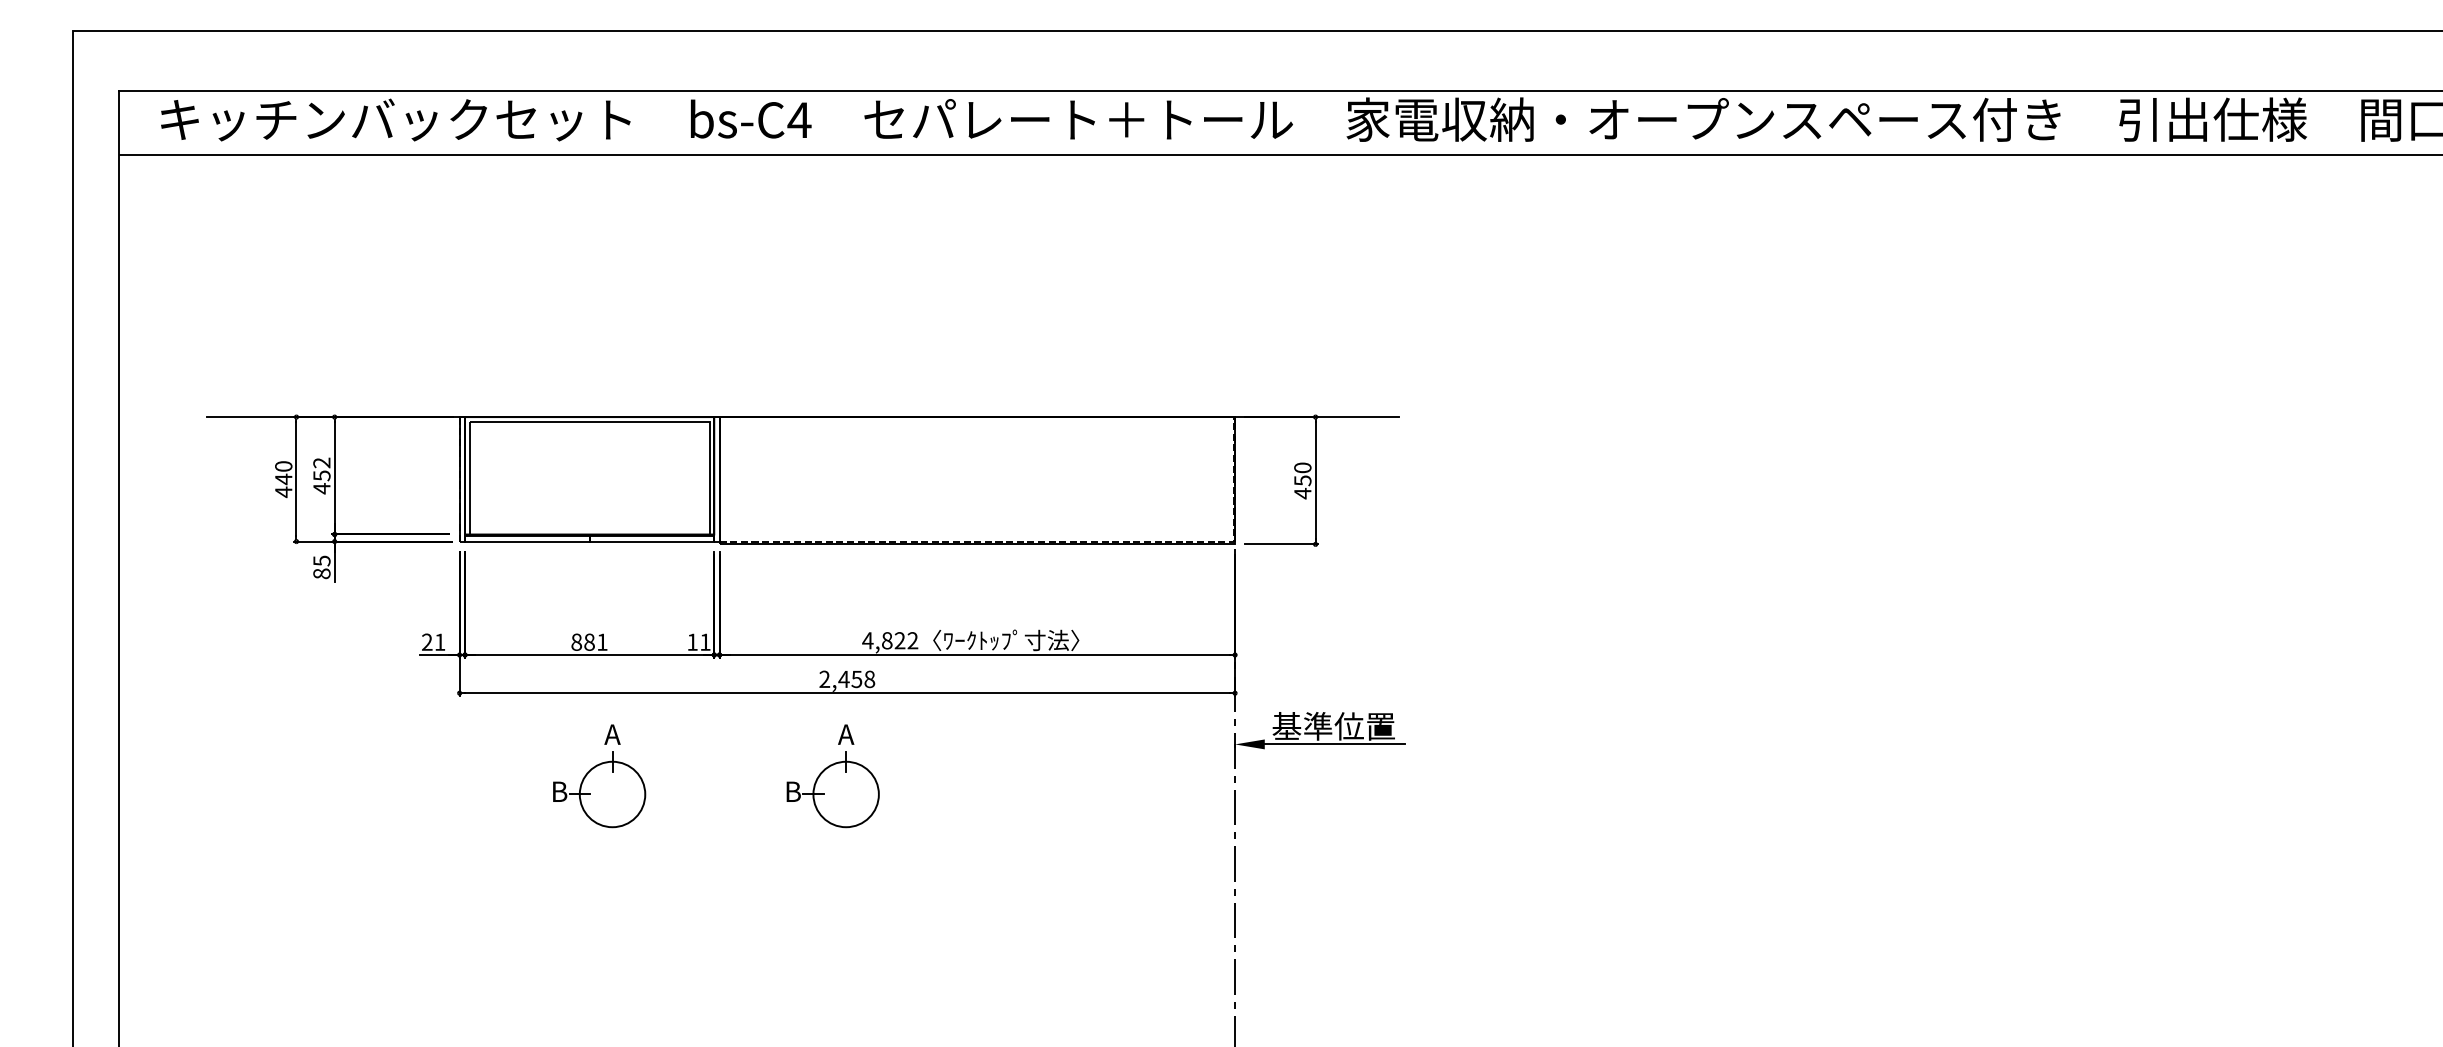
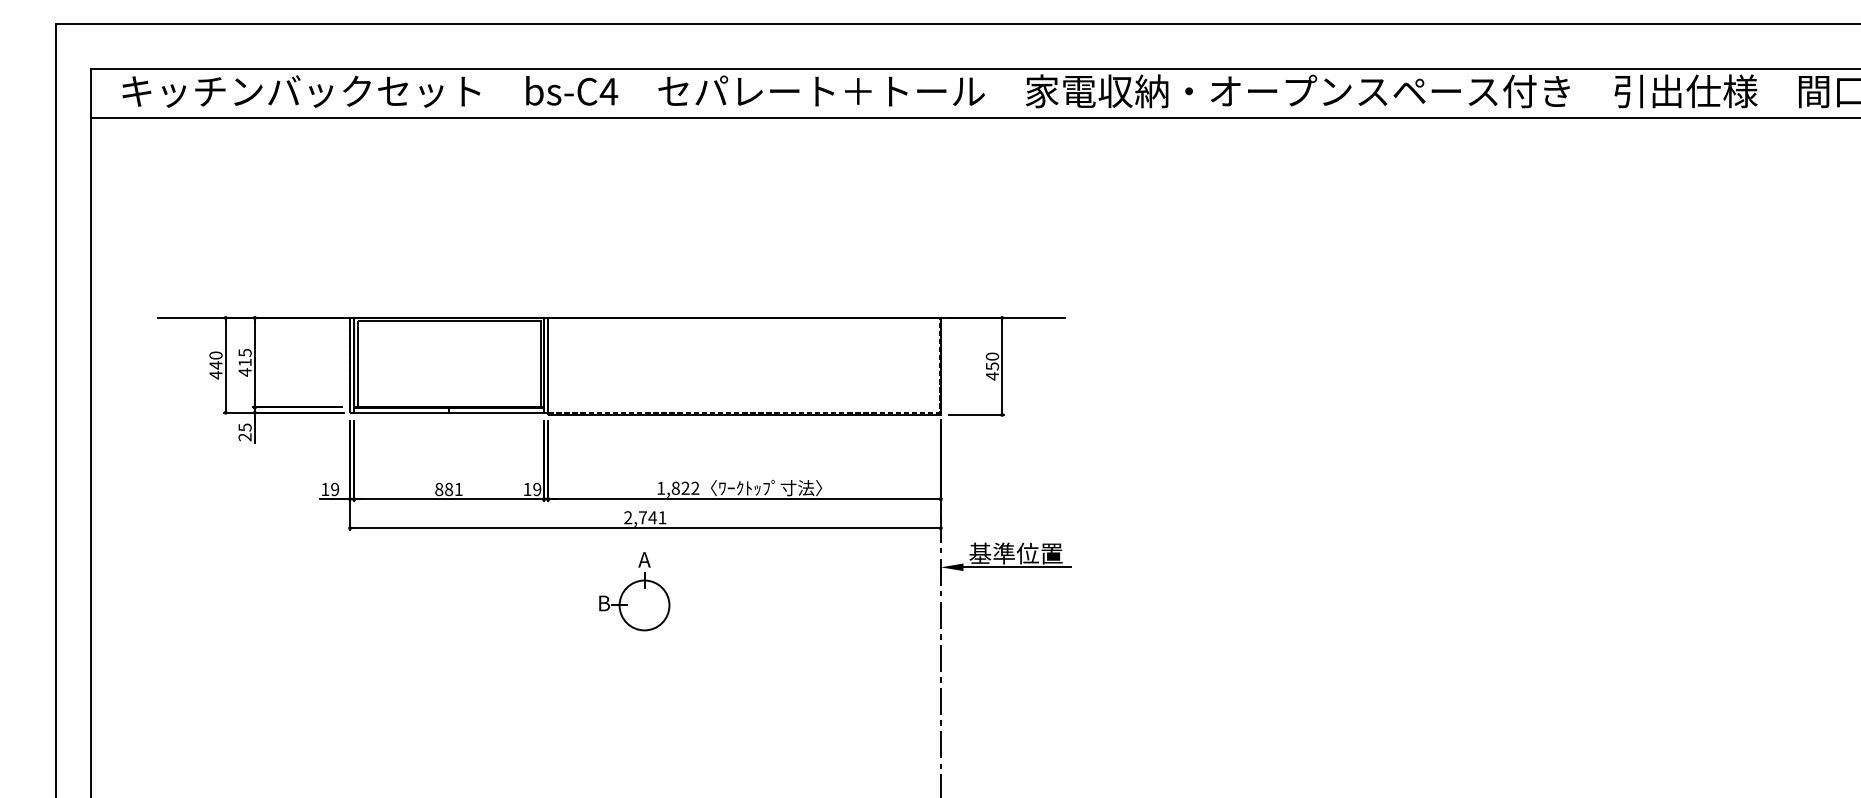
text: (321, 469) -> (244, 357), 452 -> 415
text: (321, 574) -> (244, 437), 85 -> 25
text: (867, 639) -> (660, 487), 4,822 -> 1,822
text: (434, 642) -> (330, 489), 21 -> 19
text: (705, 642) -> (537, 489), 11 -> 19
text: (856, 679) -> (652, 517), 2,458 -> 2,741
part: (599, 776) -> (456, 591), removed

